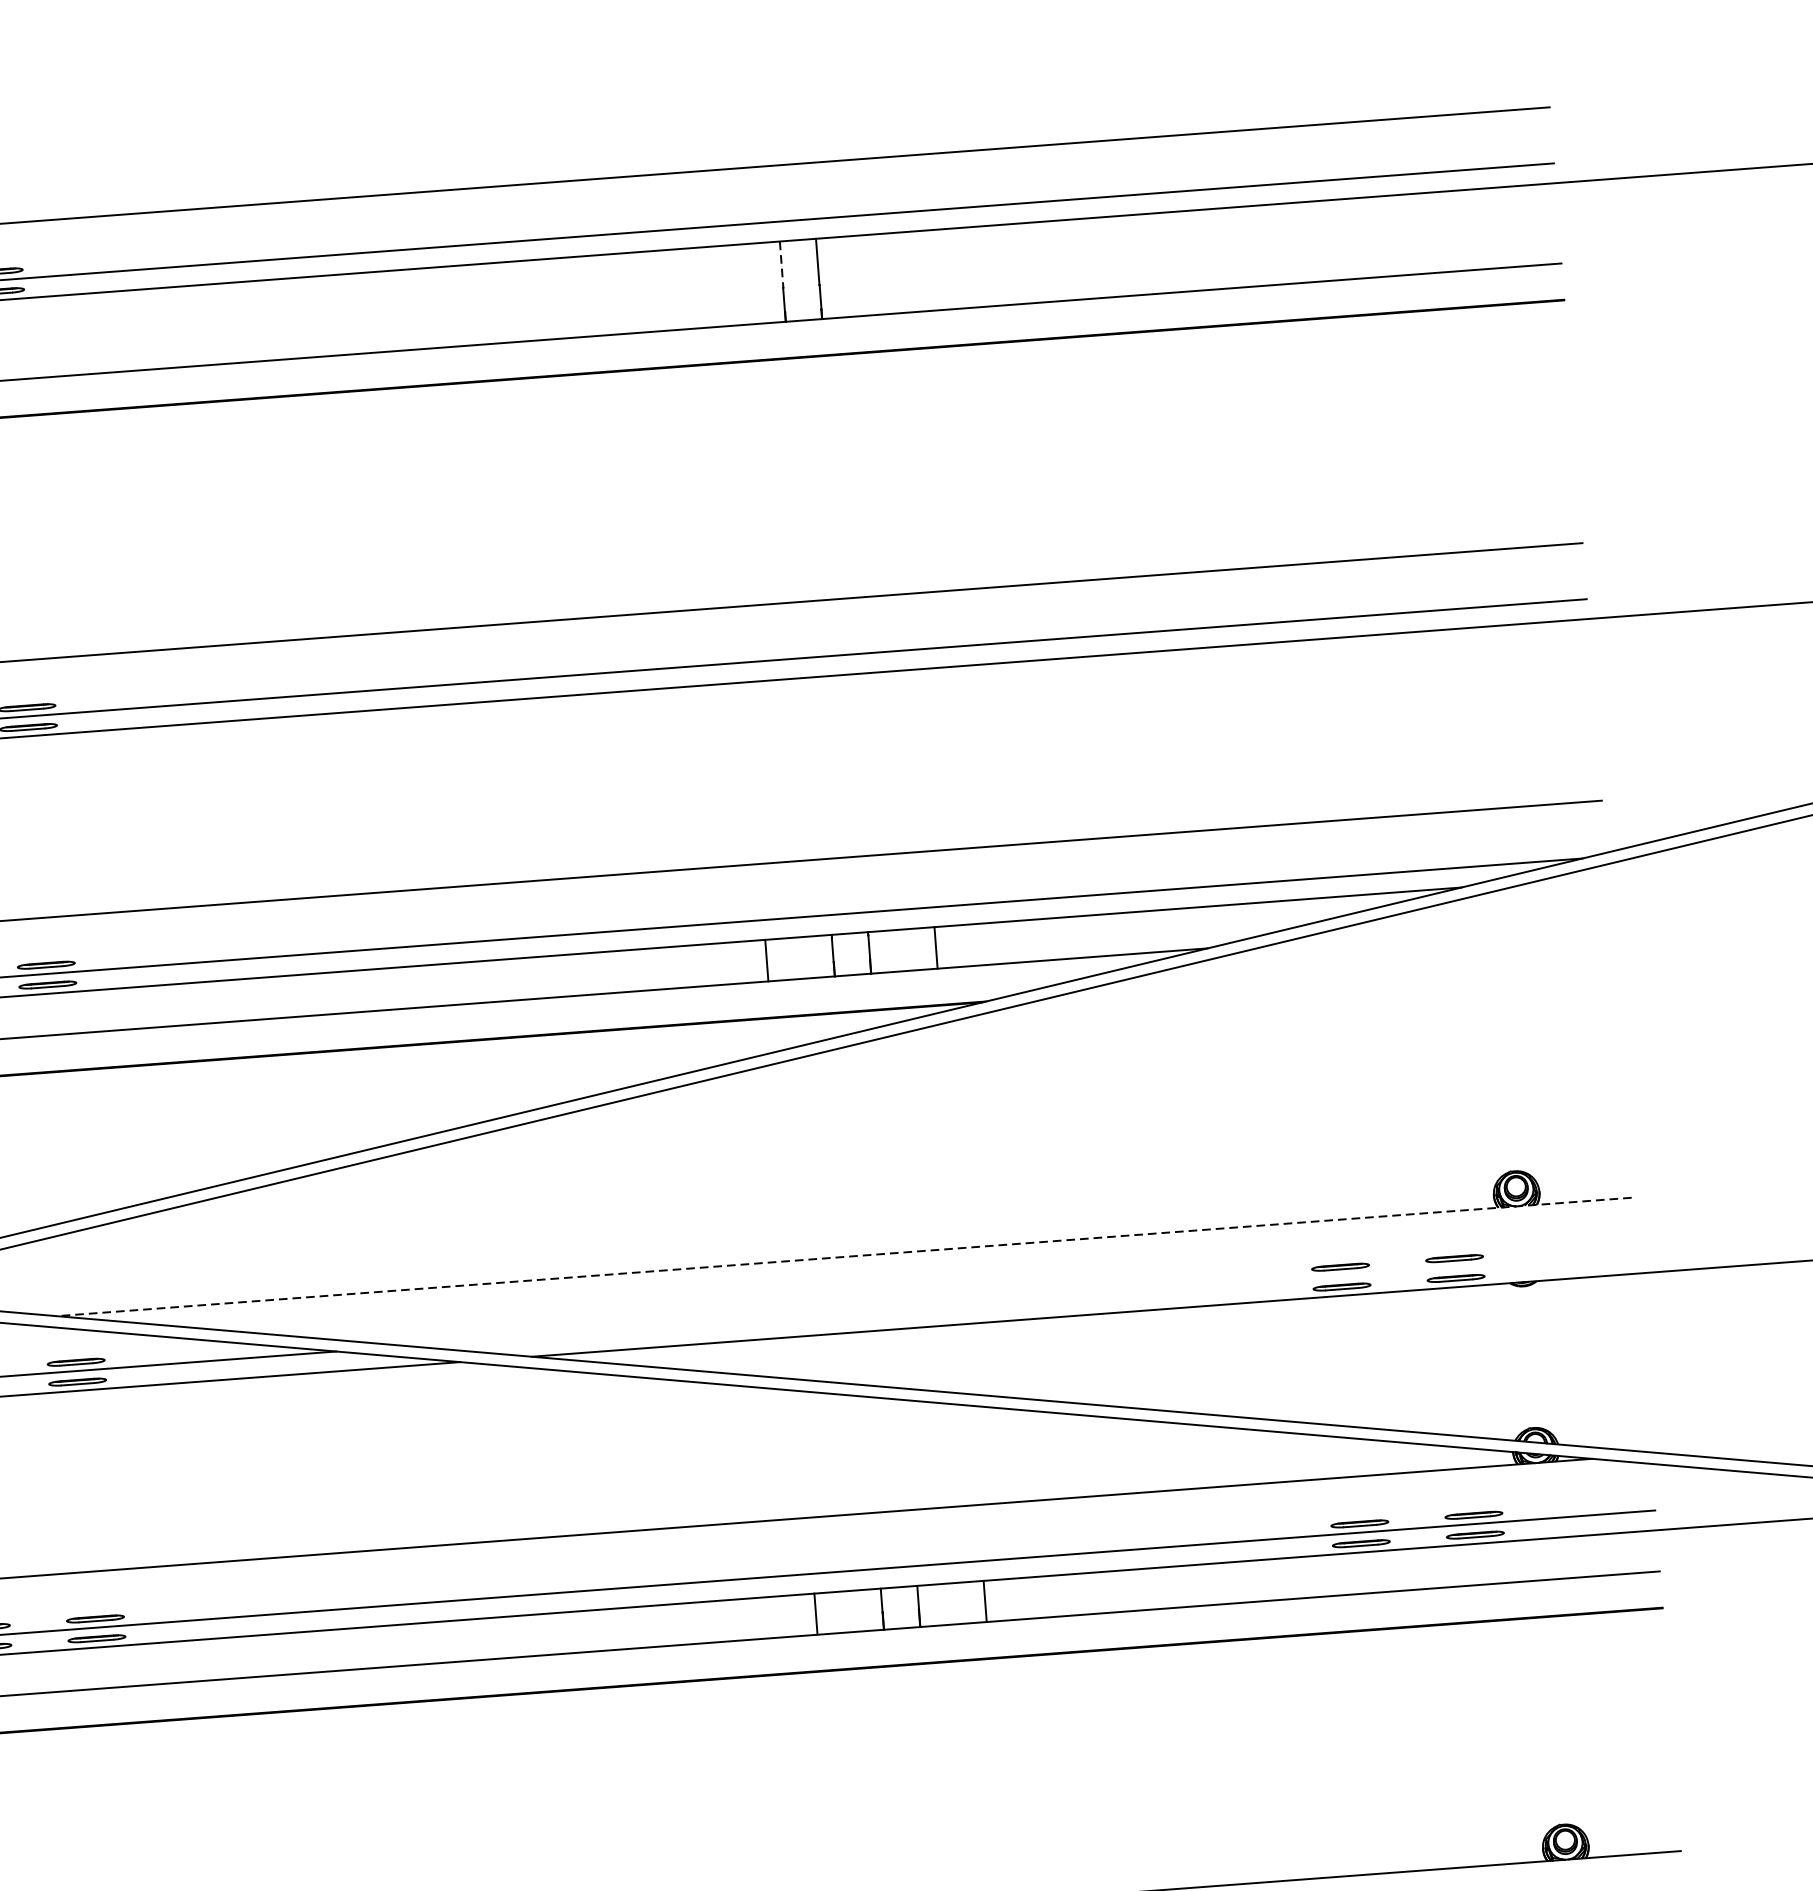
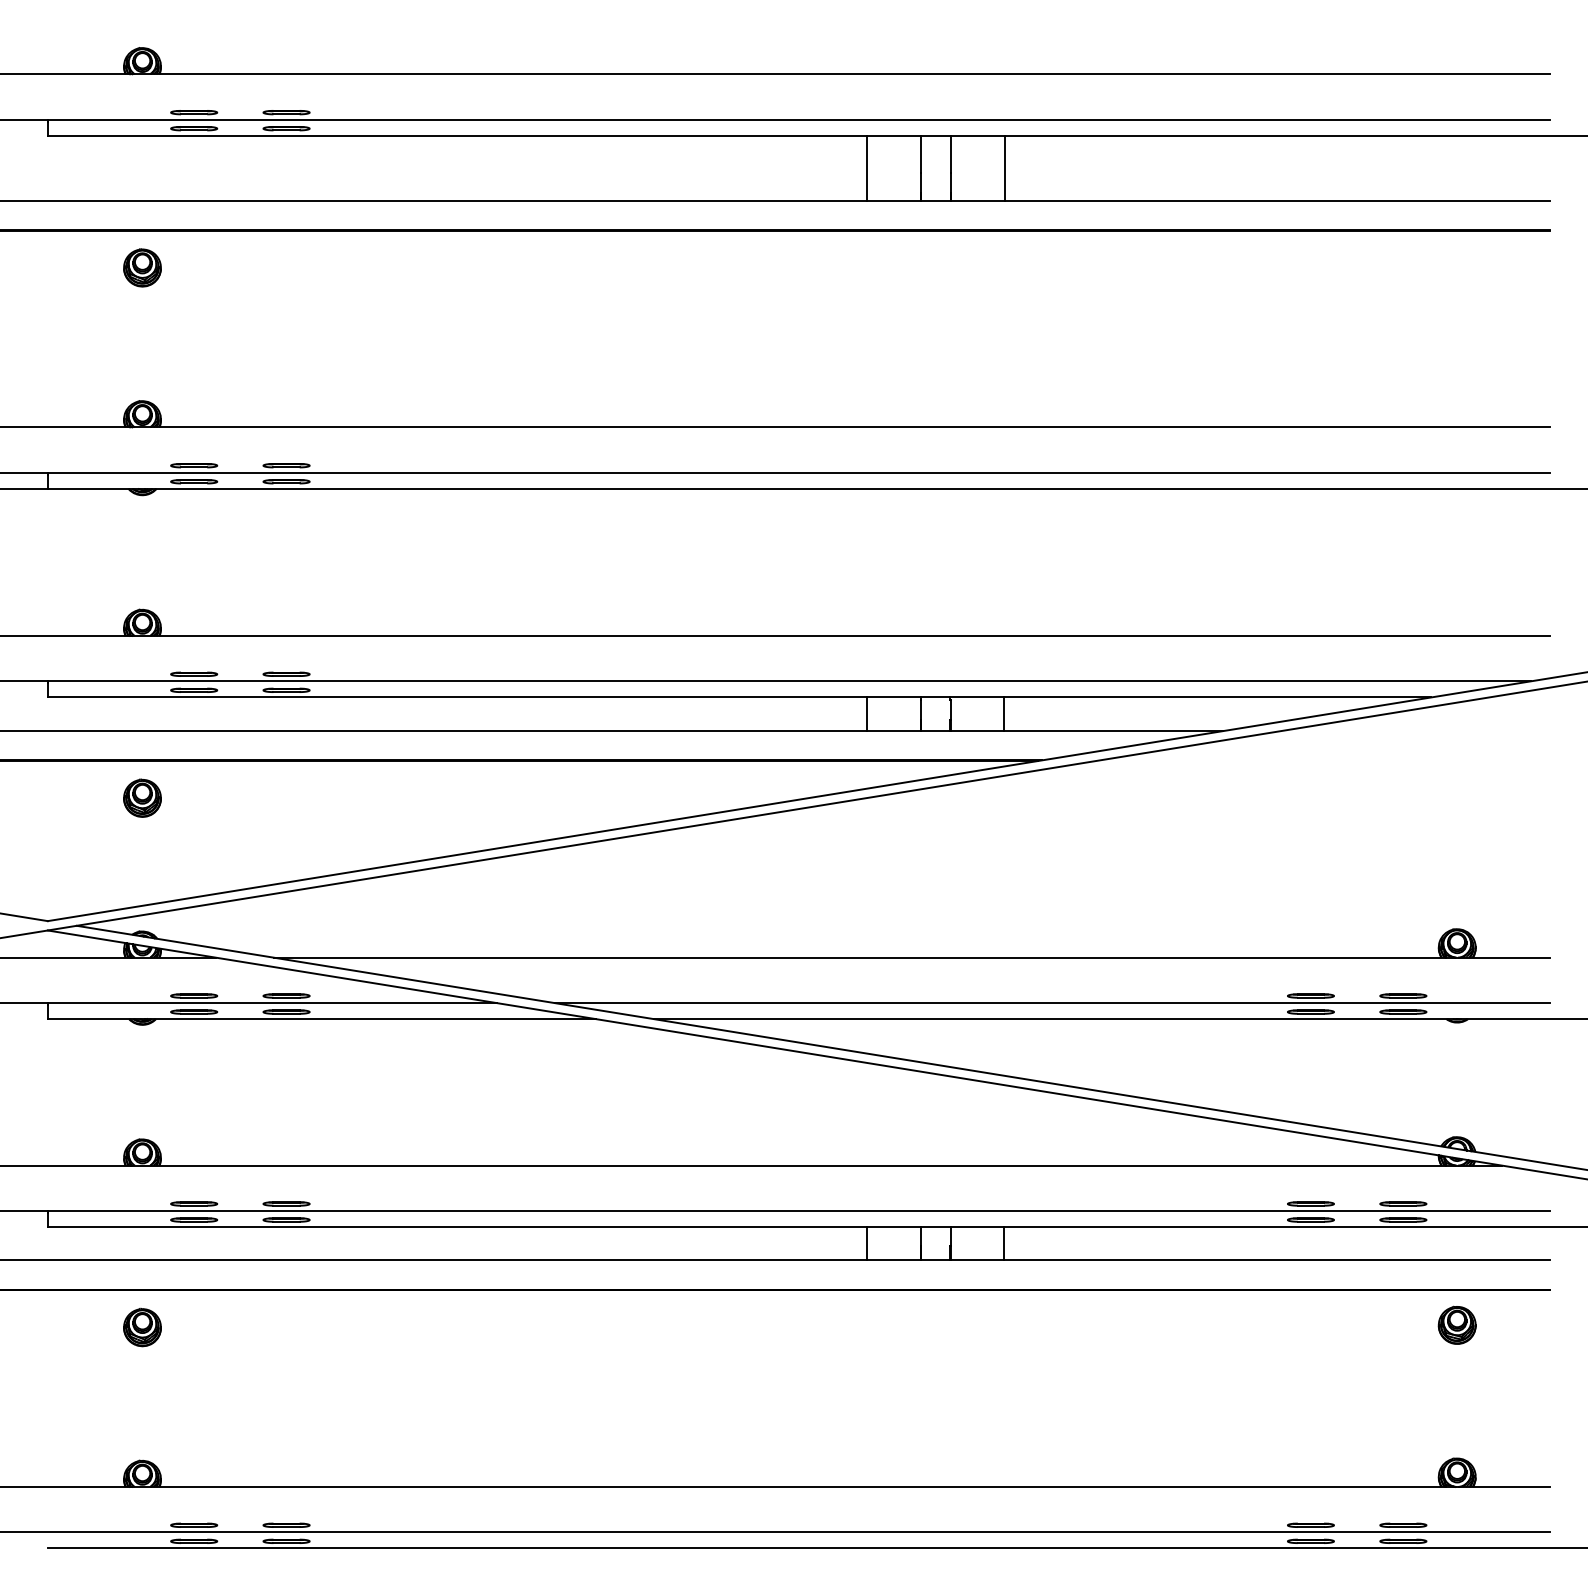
line: (781, 264) -> (921, 154), dashed -> solid
line: (885, 273) -> (1004, 167), added
line: (716, 285) -> (867, 167), added
line: (843, 1256) -> (911, 957), dashed -> solid
line: (1021, 1300) -> (1051, 1003), added
part: (1550, 1659) -> (1456, 1324), added

